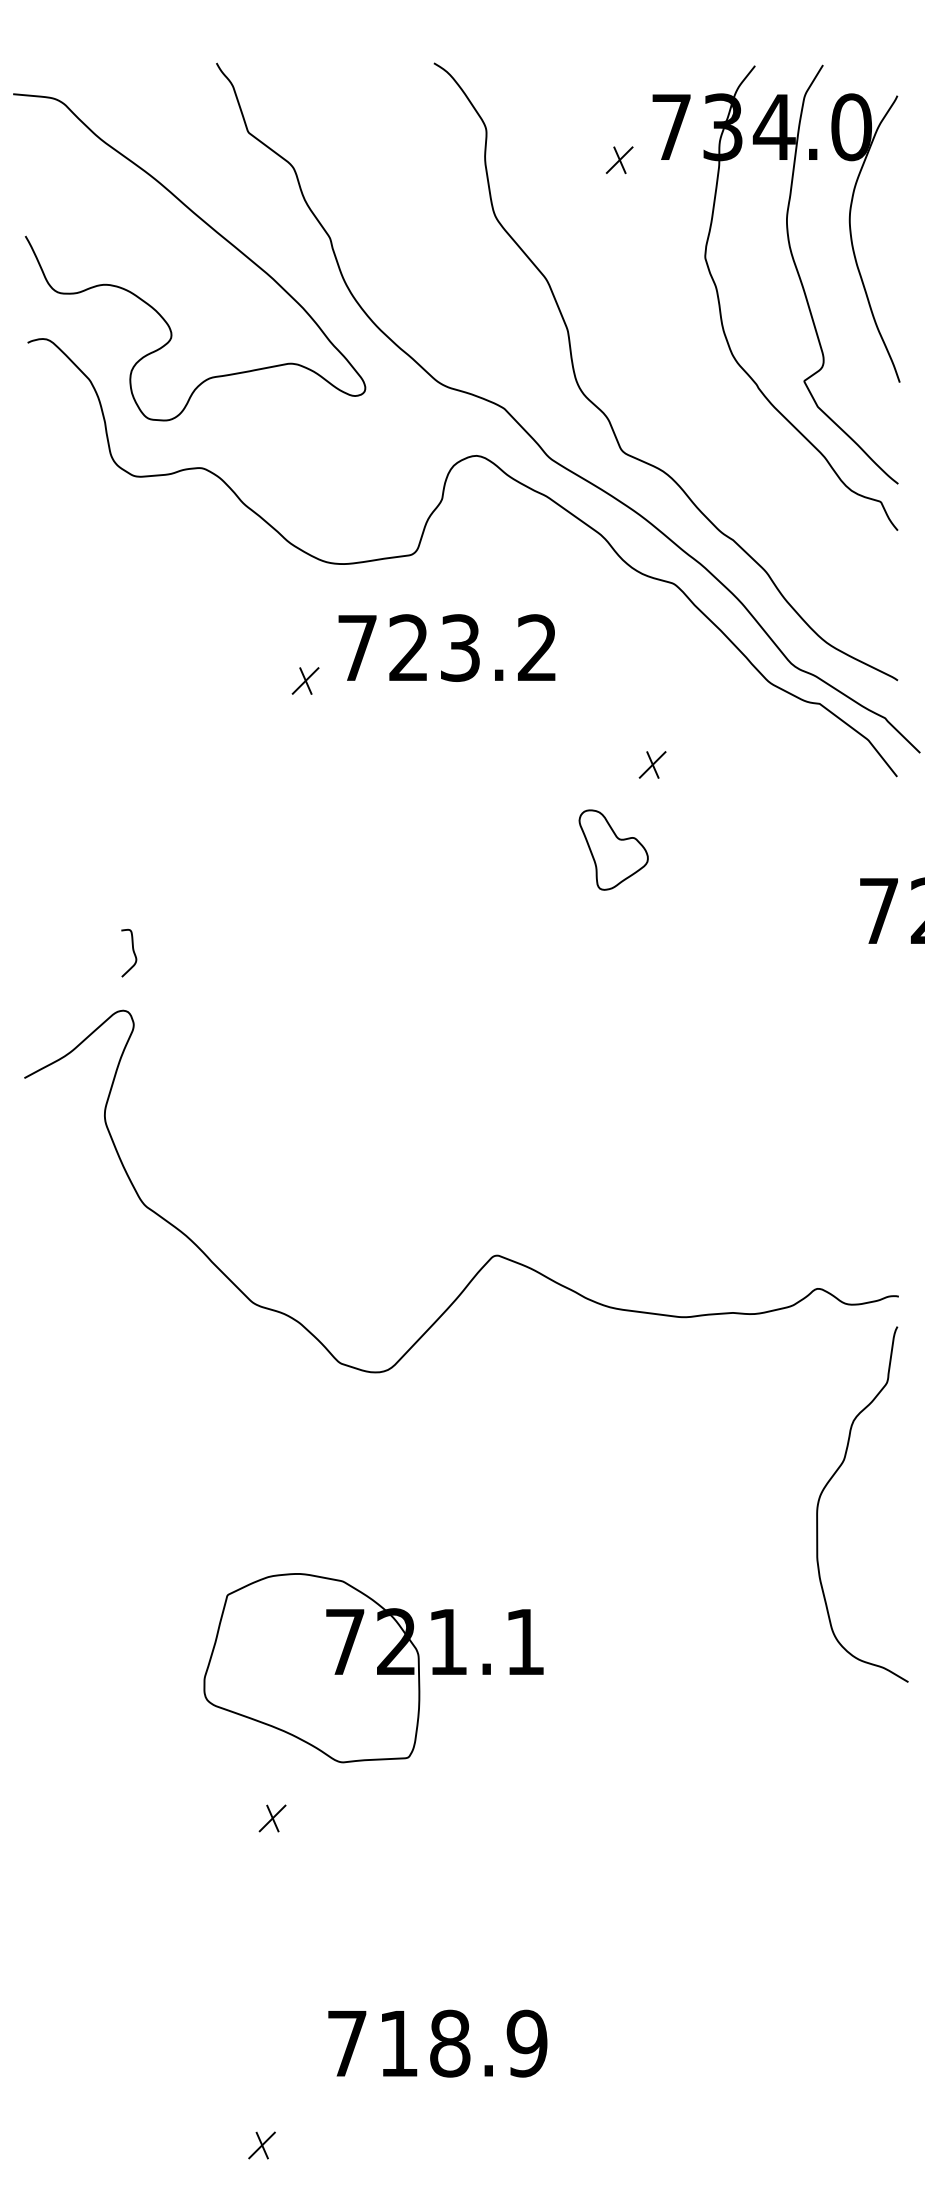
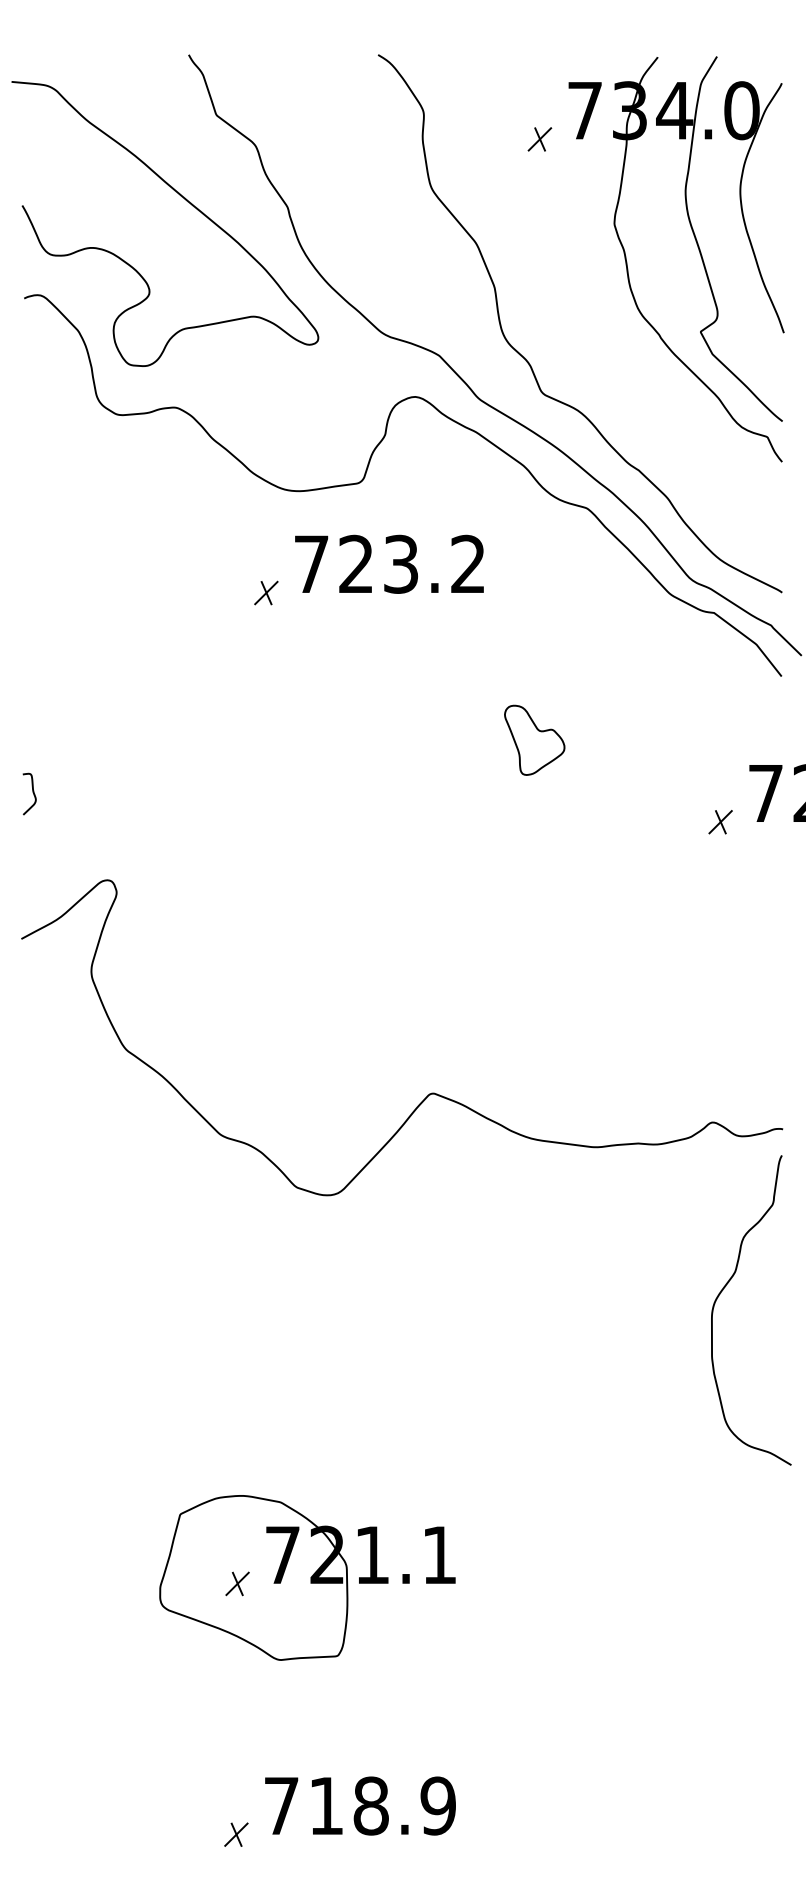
part: (652, 765) -> (720, 822), moved
curve: (132, 951) -> (32, 792), moved
part: (373, 1667) -> (307, 1577), moved
text: (437, 2043) -> (360, 1805), moved
part: (262, 2145) -> (236, 1834), moved

